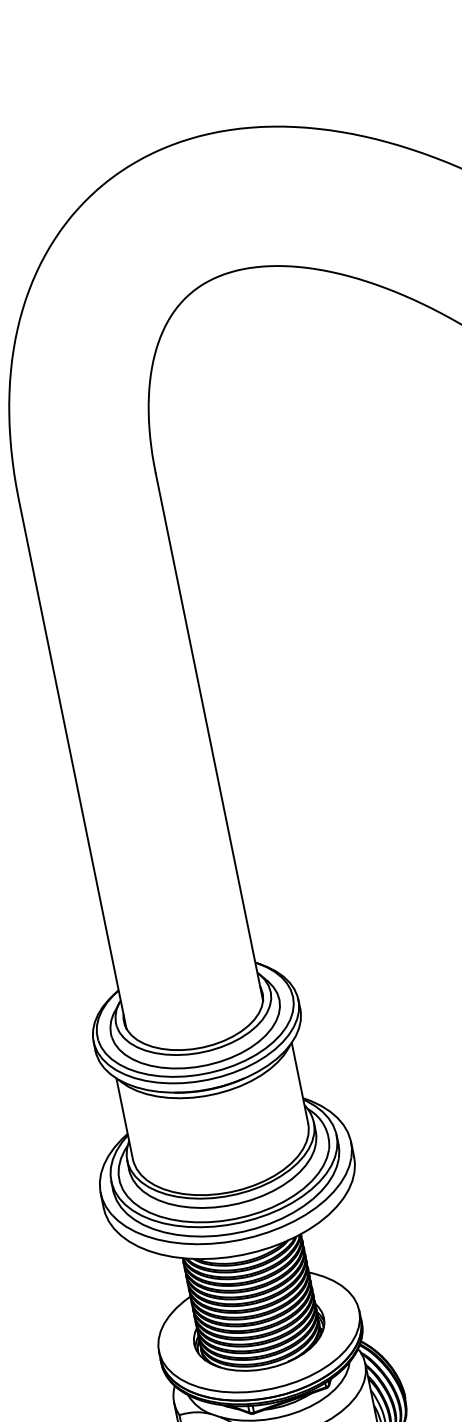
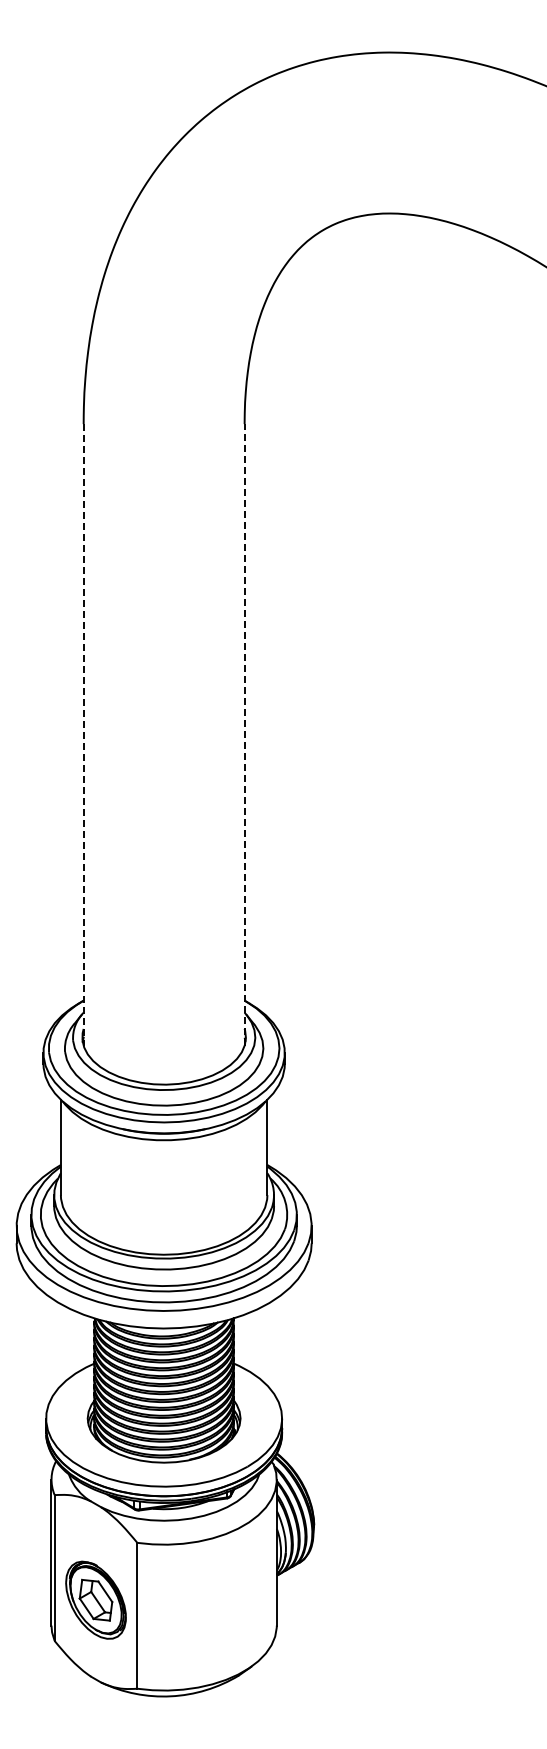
line: (209, 737) -> (244, 735), solid -> dashed
line: (72, 765) -> (83, 735), solid -> dashed

